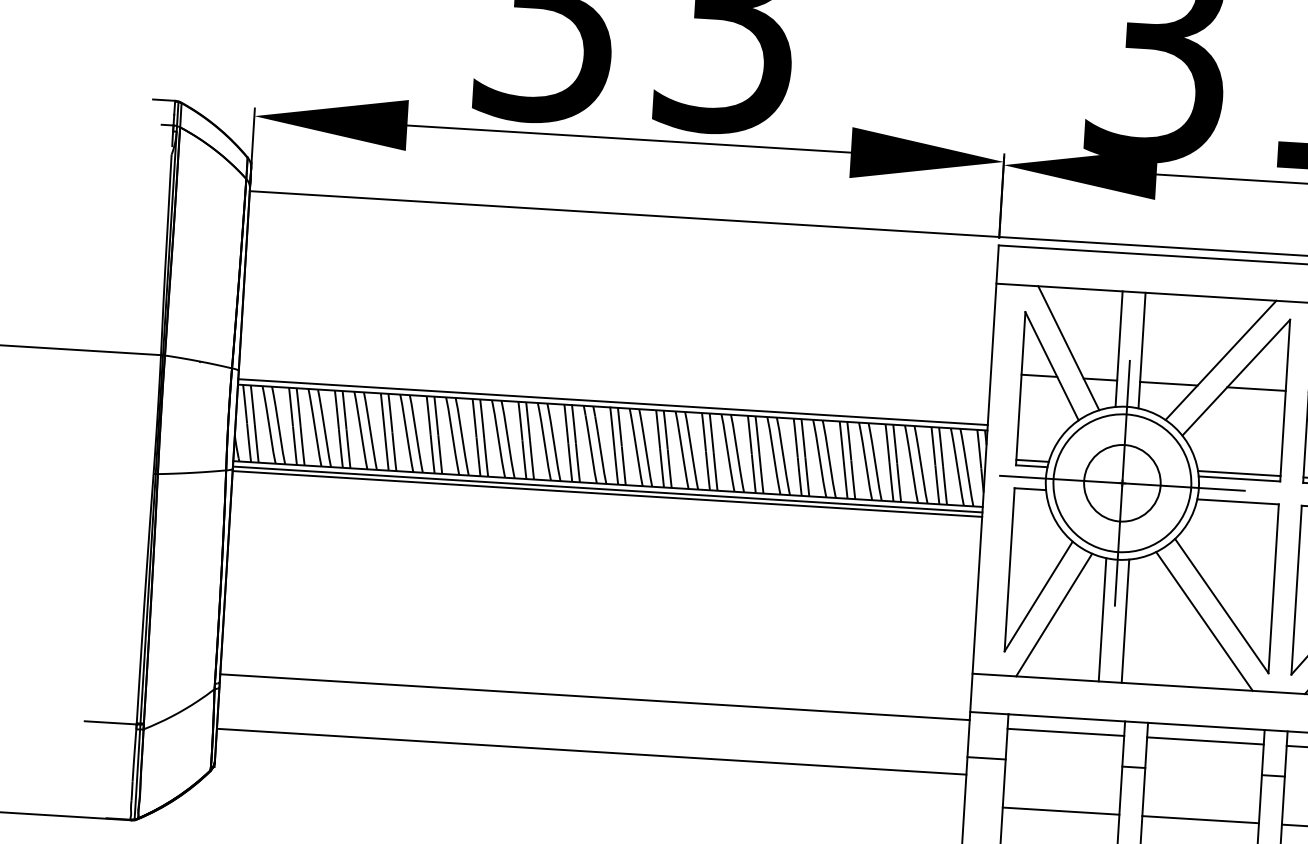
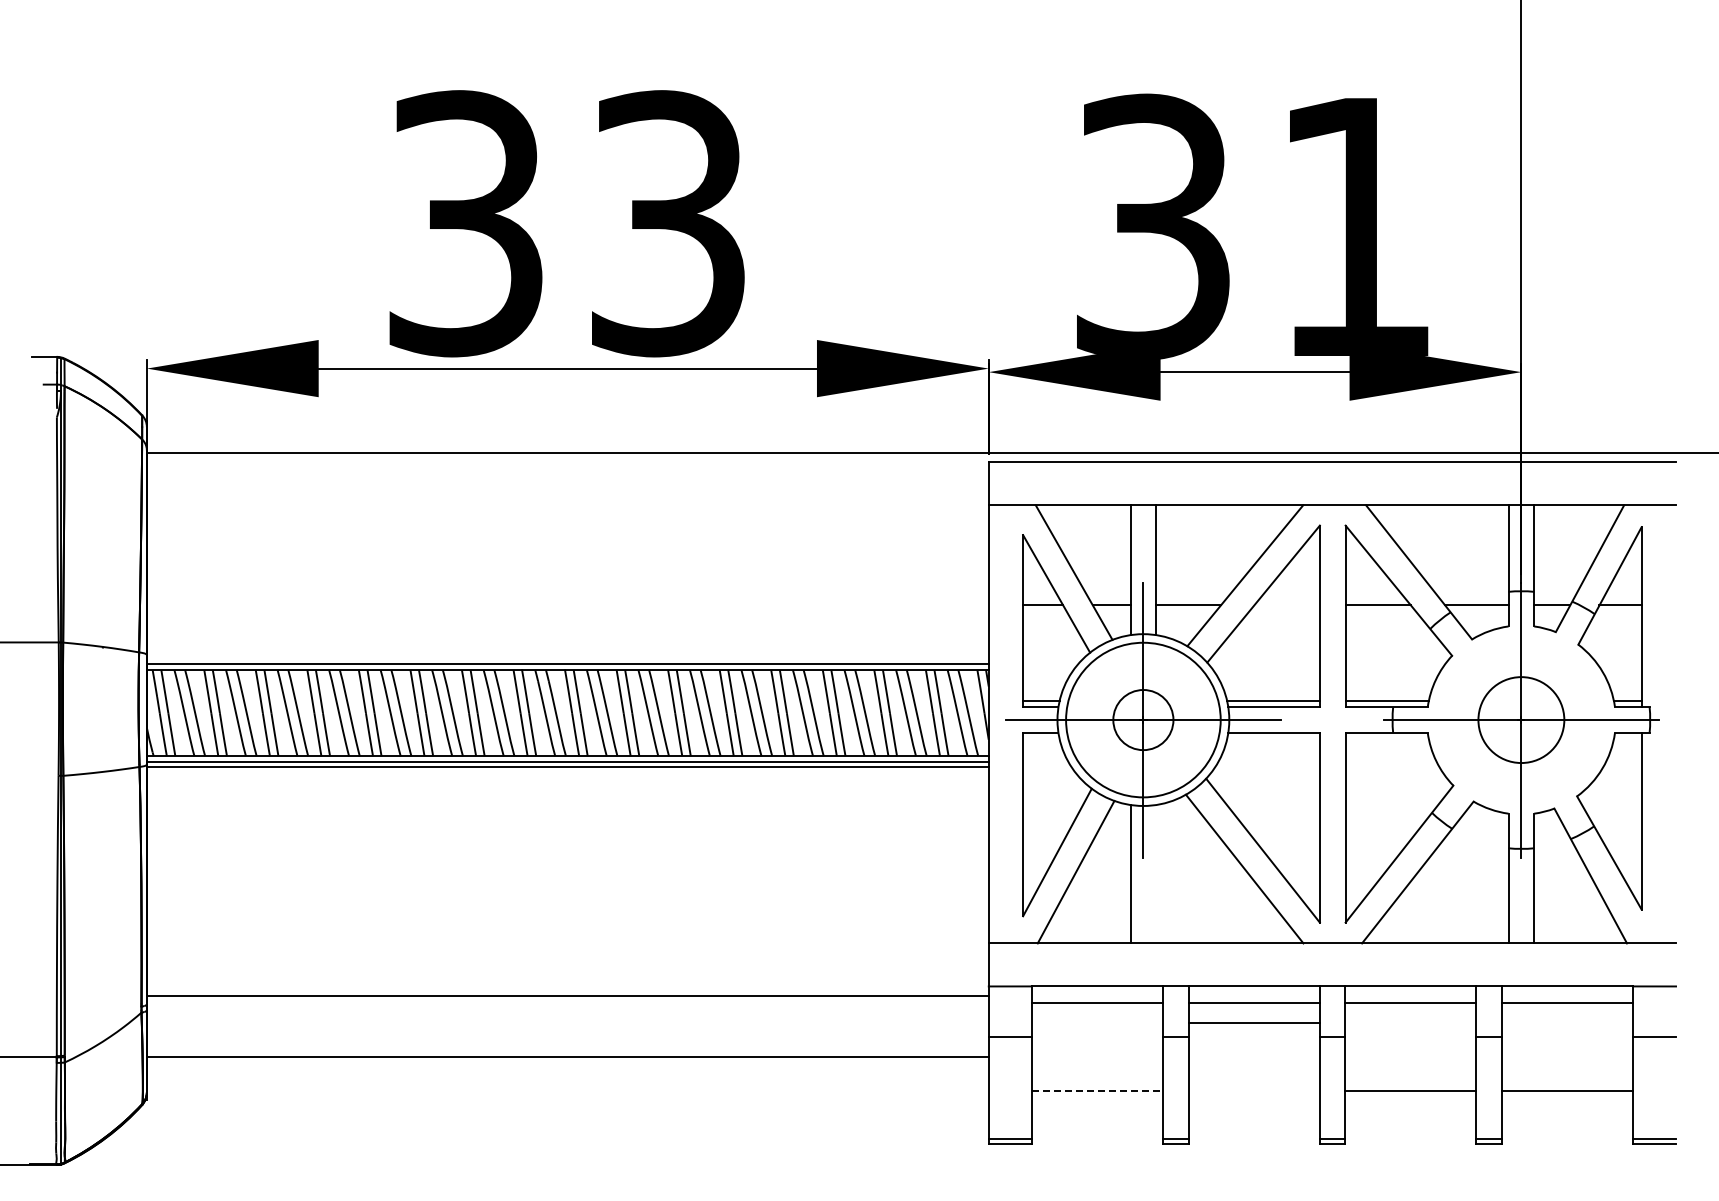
line: (1256, 389) -> (1286, 605), removed
circle: (1122, 483) -> (1143, 720), size x0.7
line: (1125, 621) -> (1156, 874), removed
line: (1061, 811) -> (1097, 1091), solid -> dashed
line: (1200, 819) -> (1253, 1023), moved

